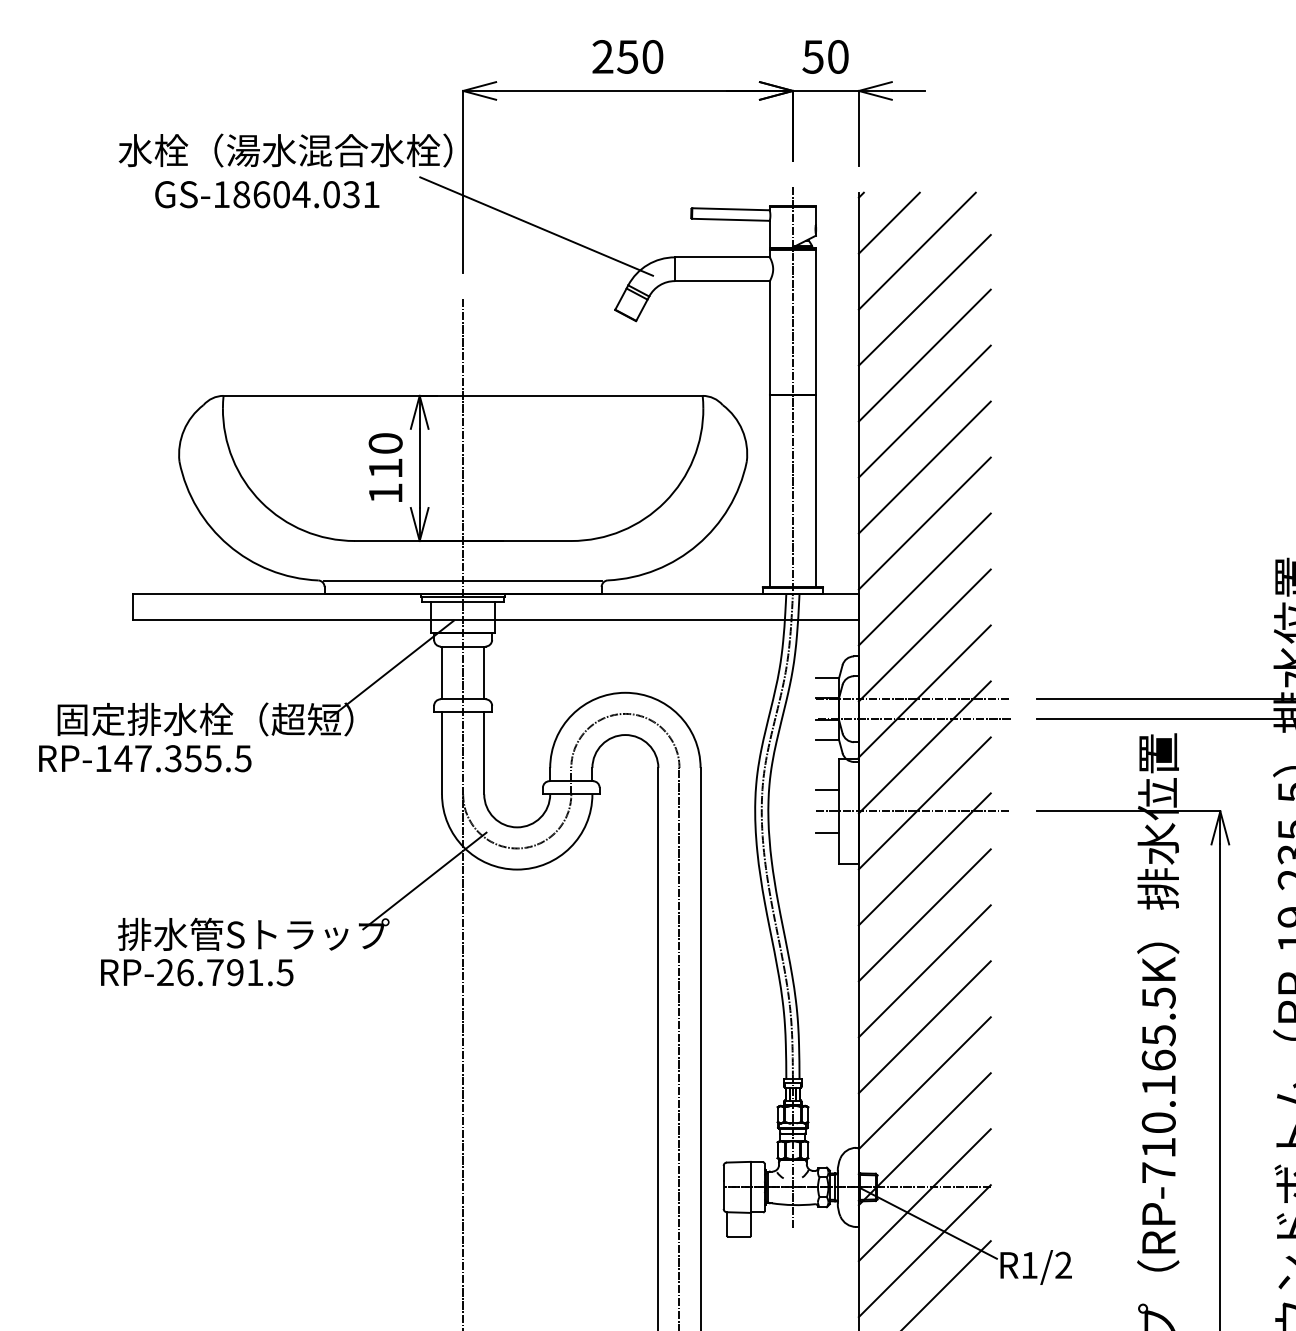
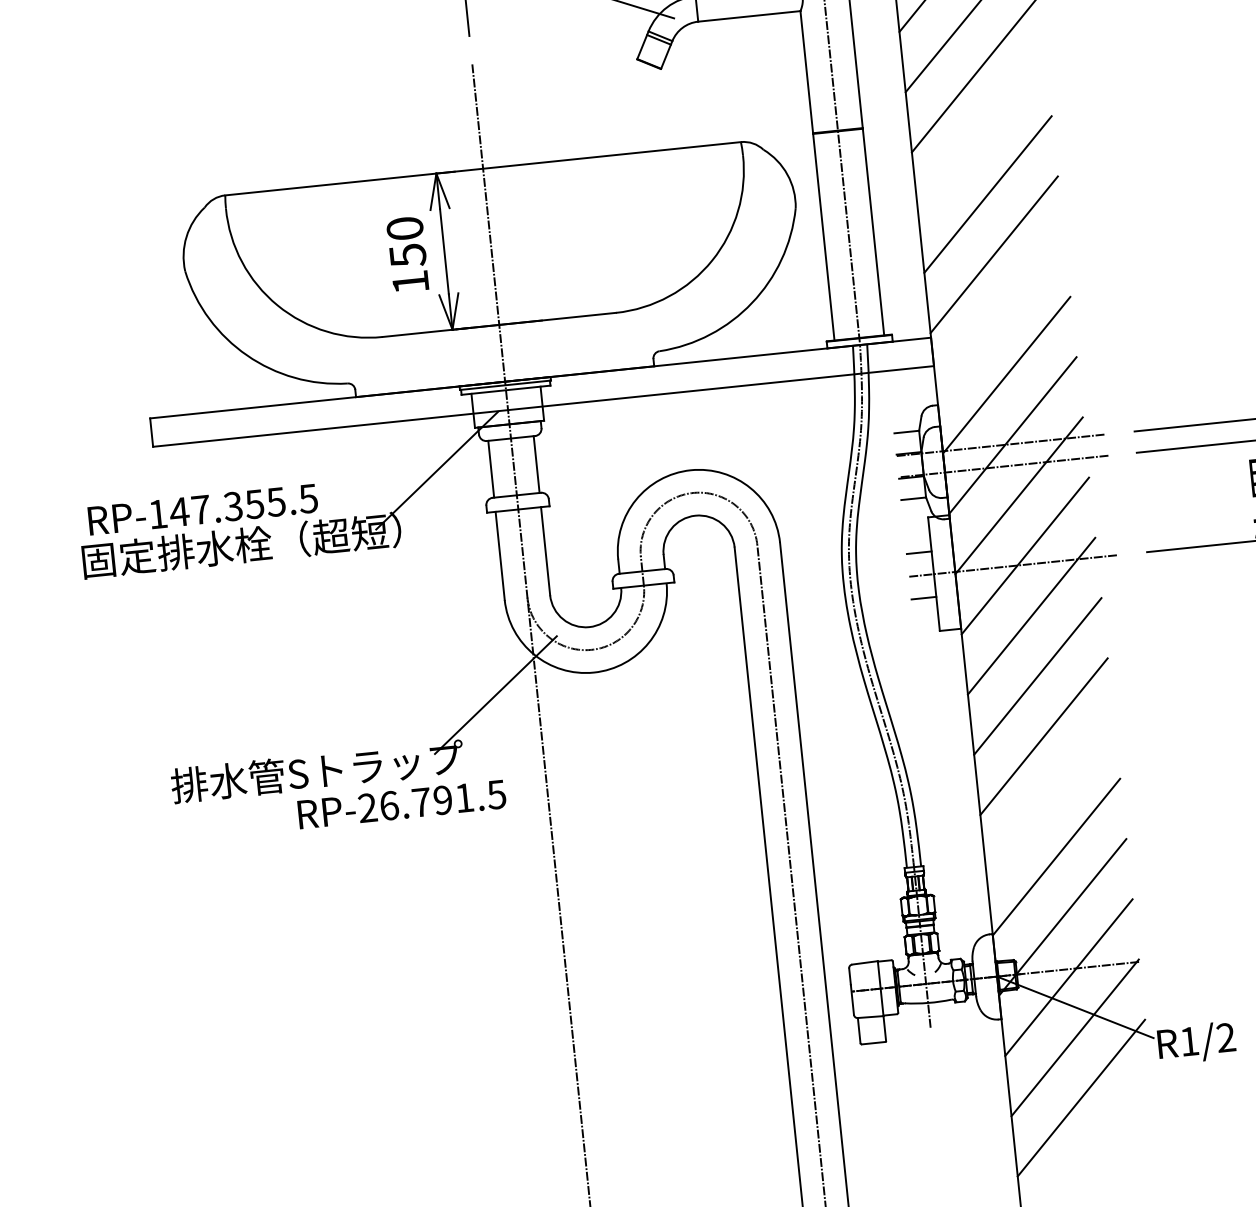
line: (924, 411) -> (981, 134), removed
text: (385, 468) -> (407, 255), 110 -> 150
line: (924, 579) -> (1000, 315), removed
line: (462, 580) -> (502, 367), removed
text: (145, 758) -> (203, 509), moved
text: (197, 972) -> (402, 804), moved
line: (924, 1027) -> (1049, 797), removed

